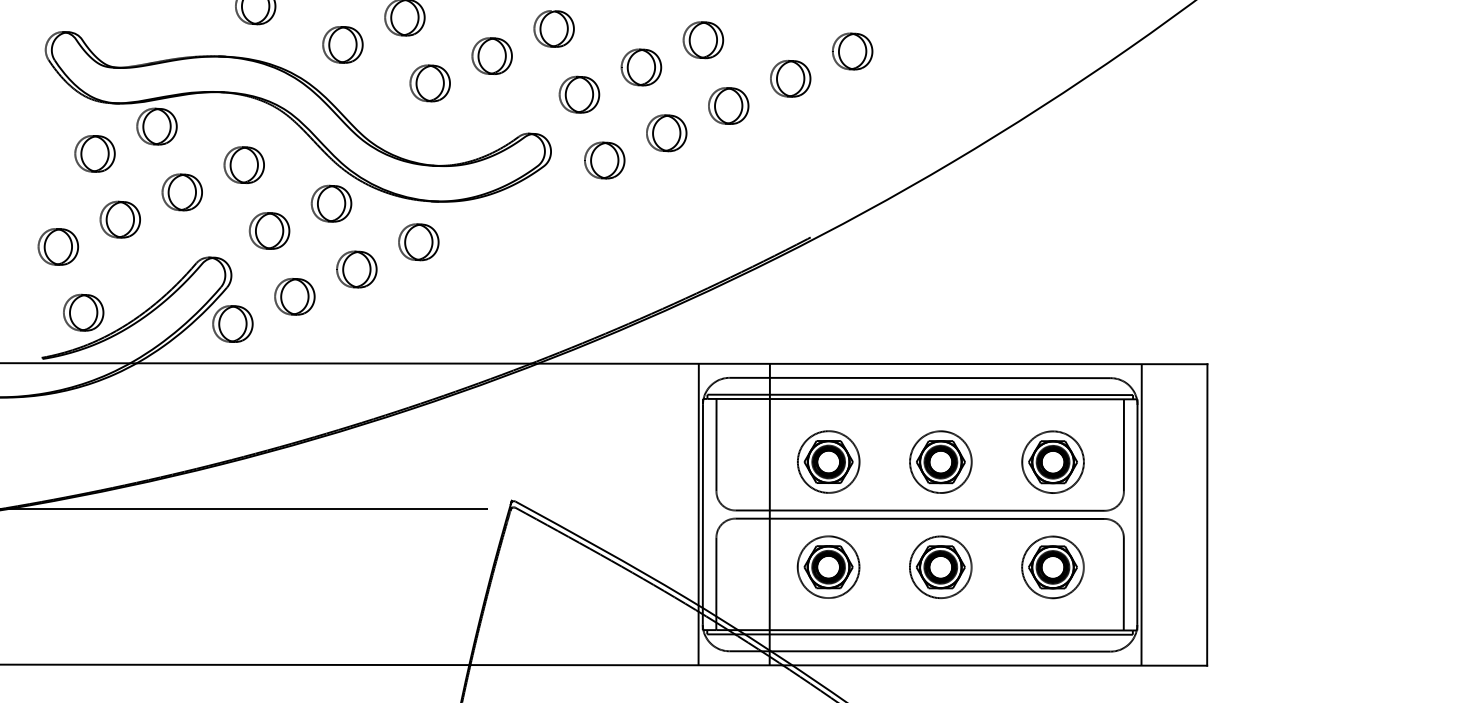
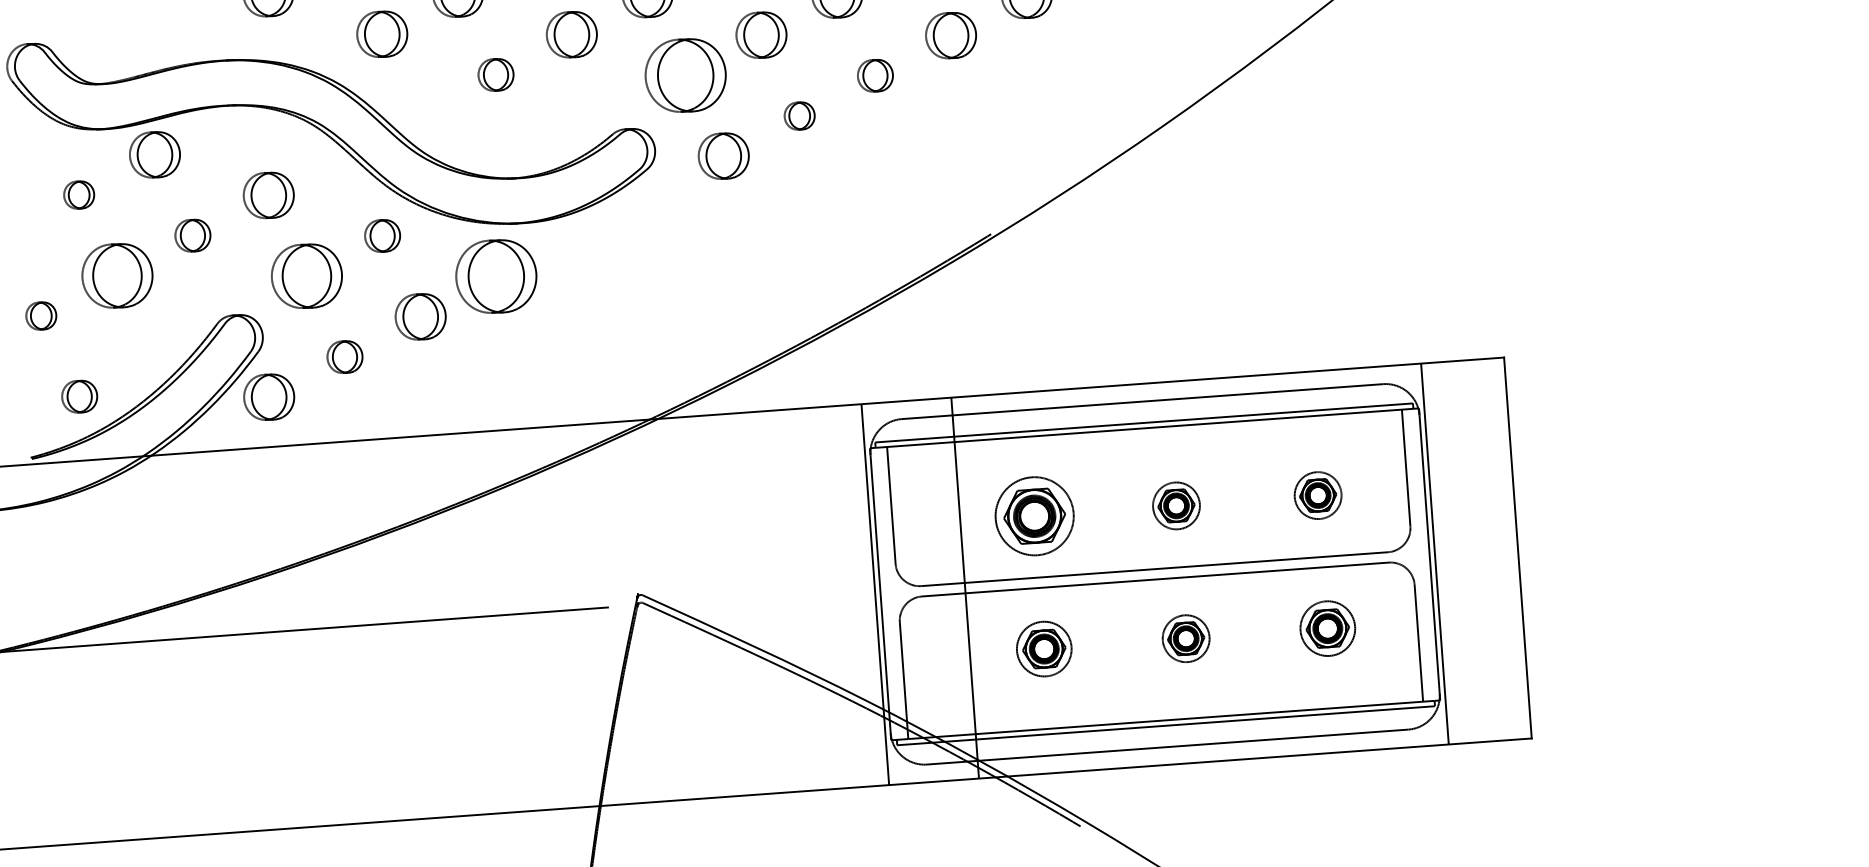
part: (429, 83) -> (495, 75), size x0.7
part: (579, 94) -> (685, 75), size x1.6
part: (728, 105) -> (875, 75), size x0.7
part: (666, 133) -> (799, 116), size x0.6
part: (94, 153) -> (78, 194), size x0.6
part: (181, 192) -> (192, 235), size x0.7
part: (331, 203) -> (382, 235), size x0.7
part: (119, 219) -> (116, 275), size x1.4
part: (269, 230) -> (306, 275), size x1.4
part: (418, 242) -> (496, 276), size x1.6
part: (57, 246) -> (40, 315), size x0.6
part: (294, 296) -> (344, 356), size x0.7
part: (83, 312) -> (79, 396), size x0.7
part: (940, 461) -> (1175, 505), size x0.6
part: (1052, 461) -> (1317, 494), size x0.6
part: (828, 566) -> (1044, 648), size x0.7
part: (940, 566) -> (1185, 637), size x0.6
part: (1052, 567) -> (1327, 628), size x0.7

